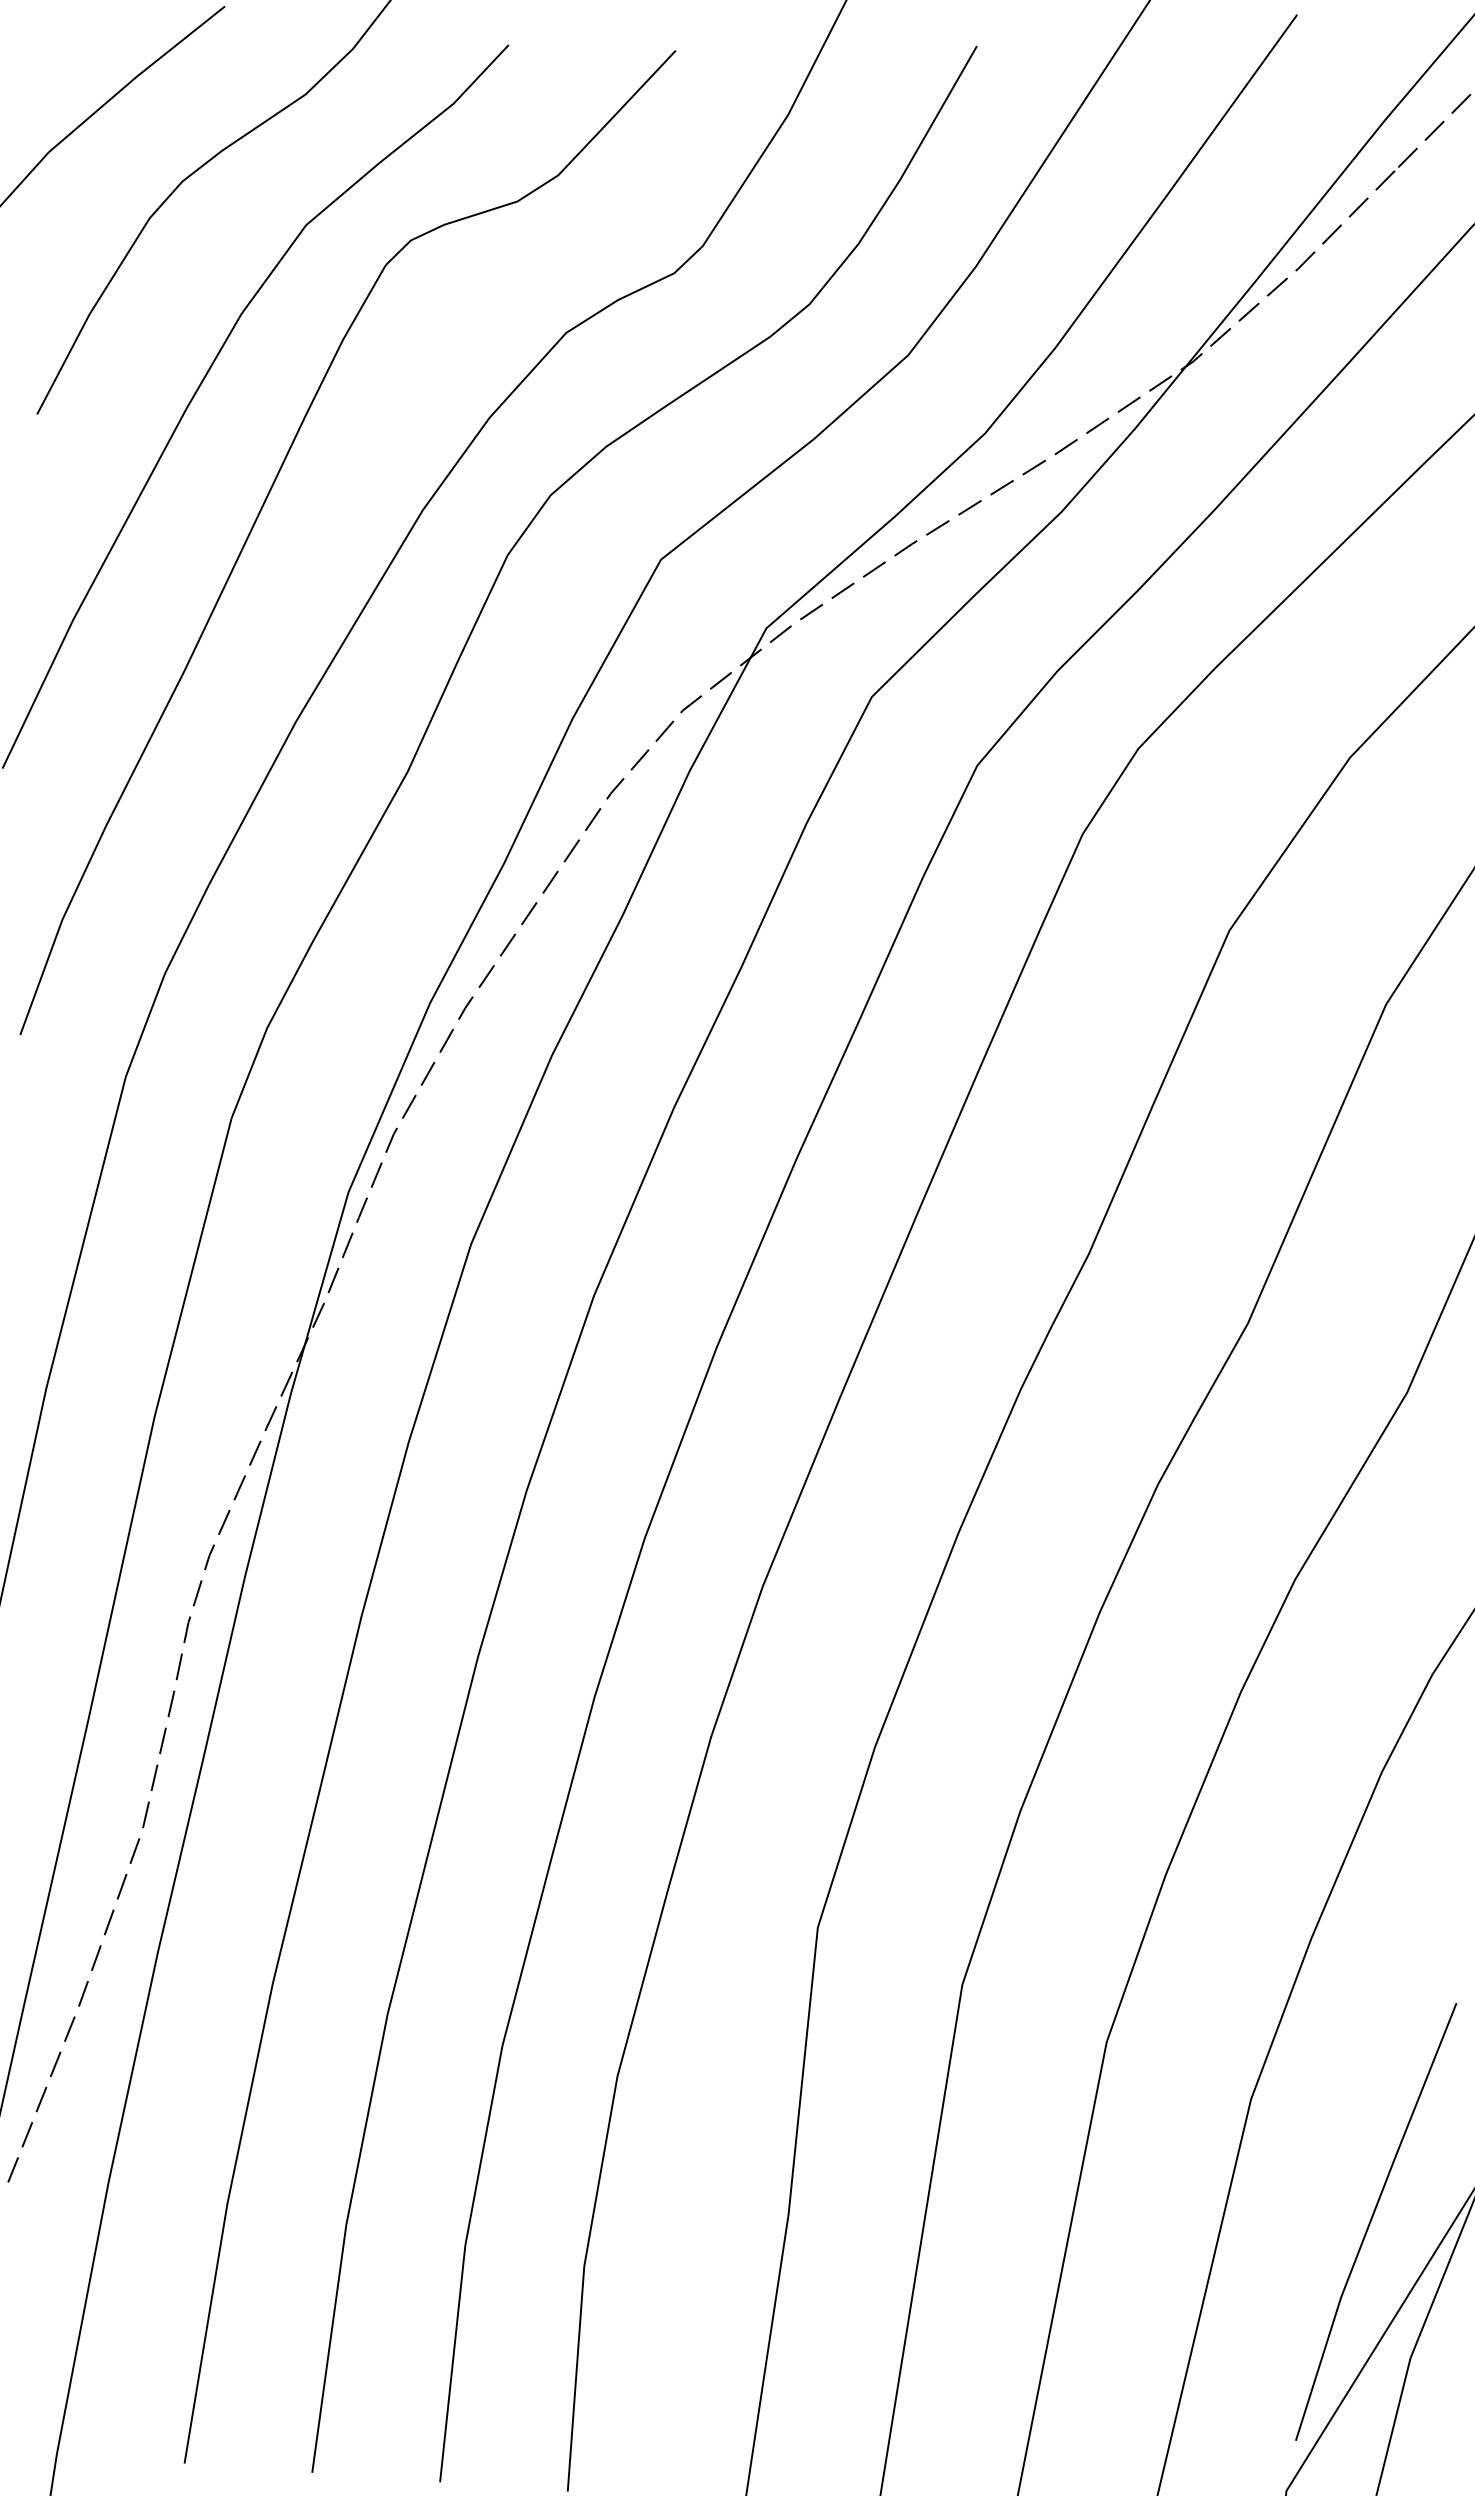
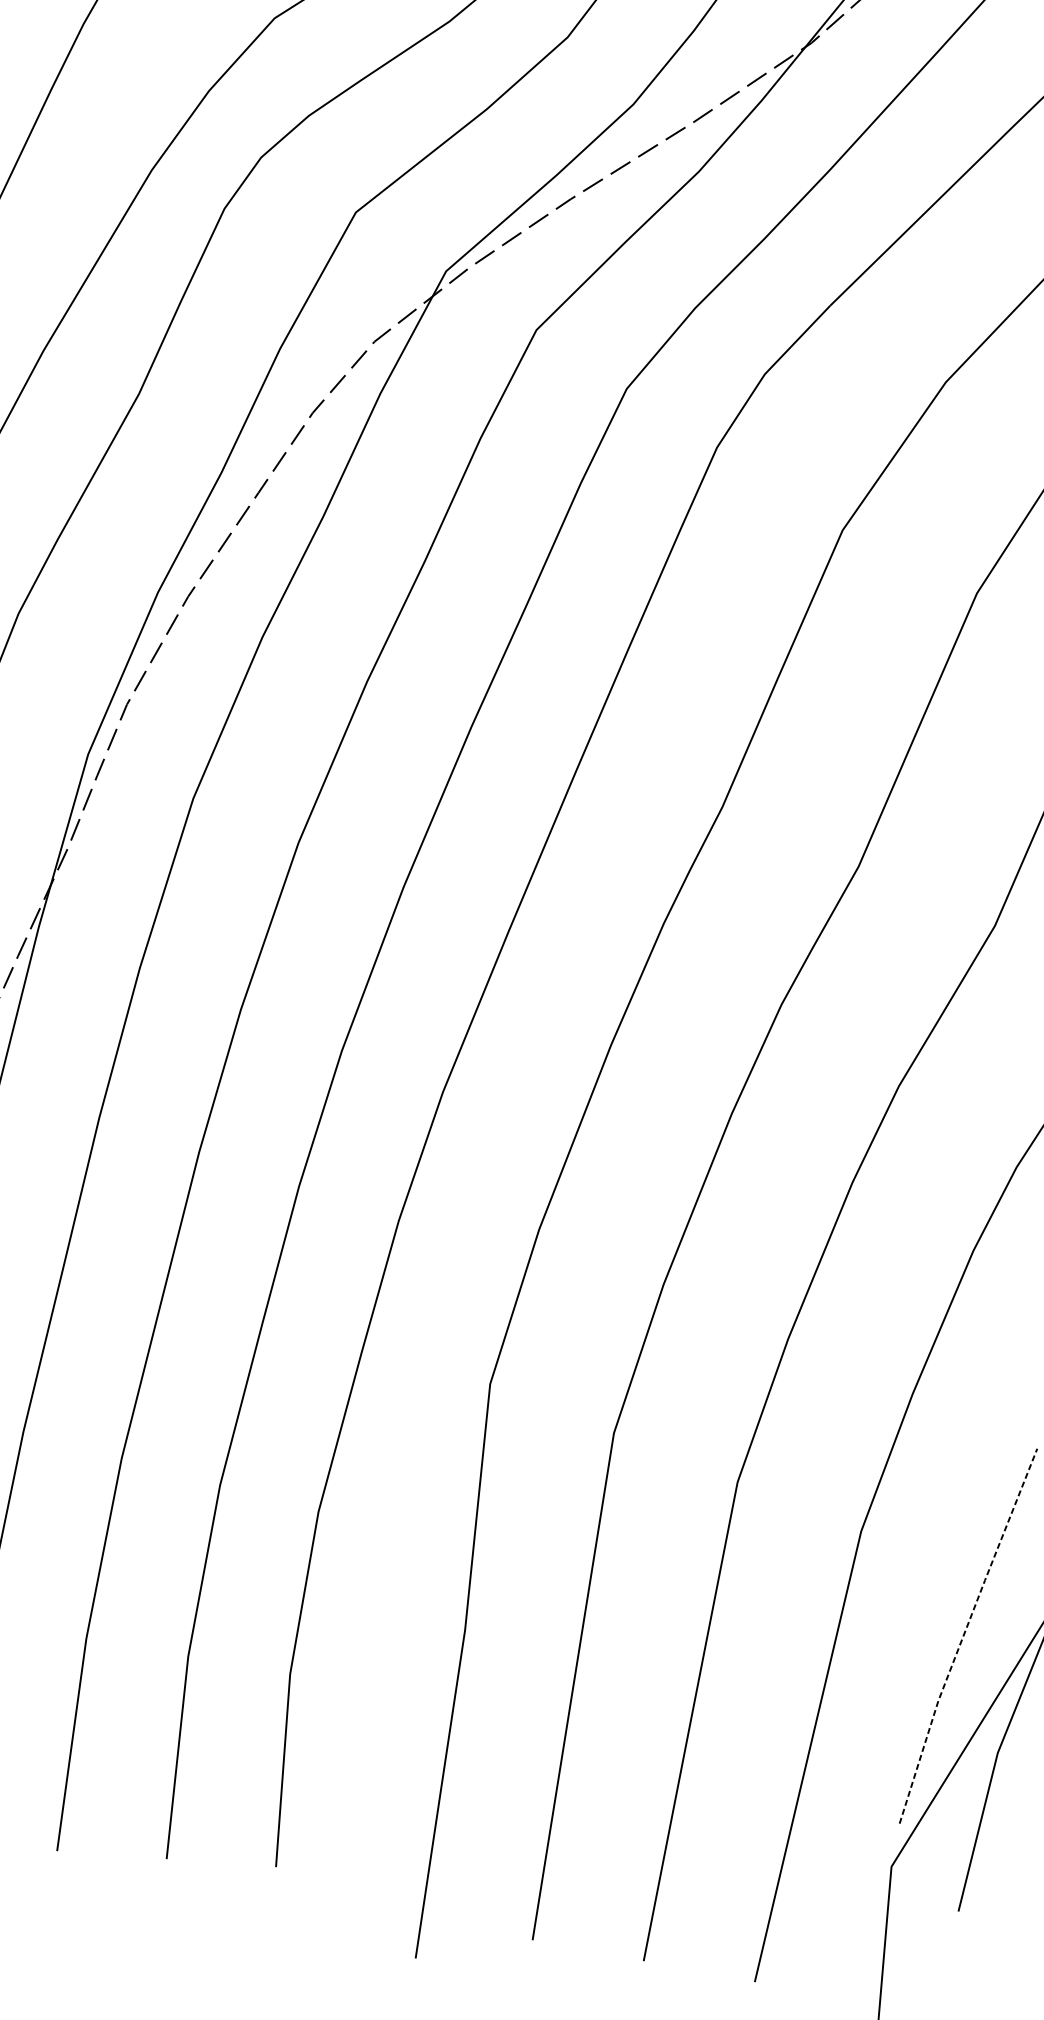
line: (1371, 2220) -> (964, 1634), solid -> dashed

